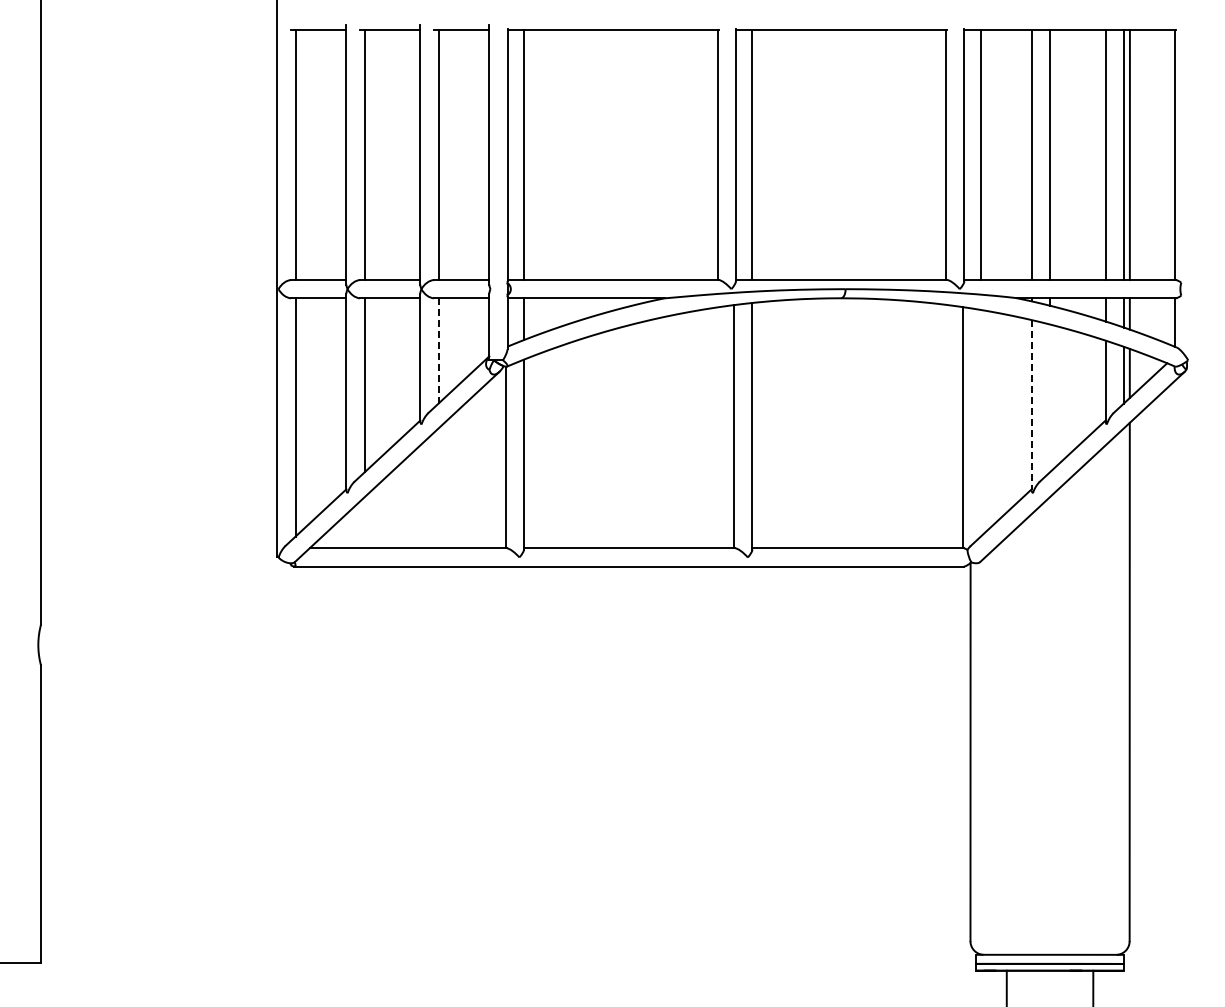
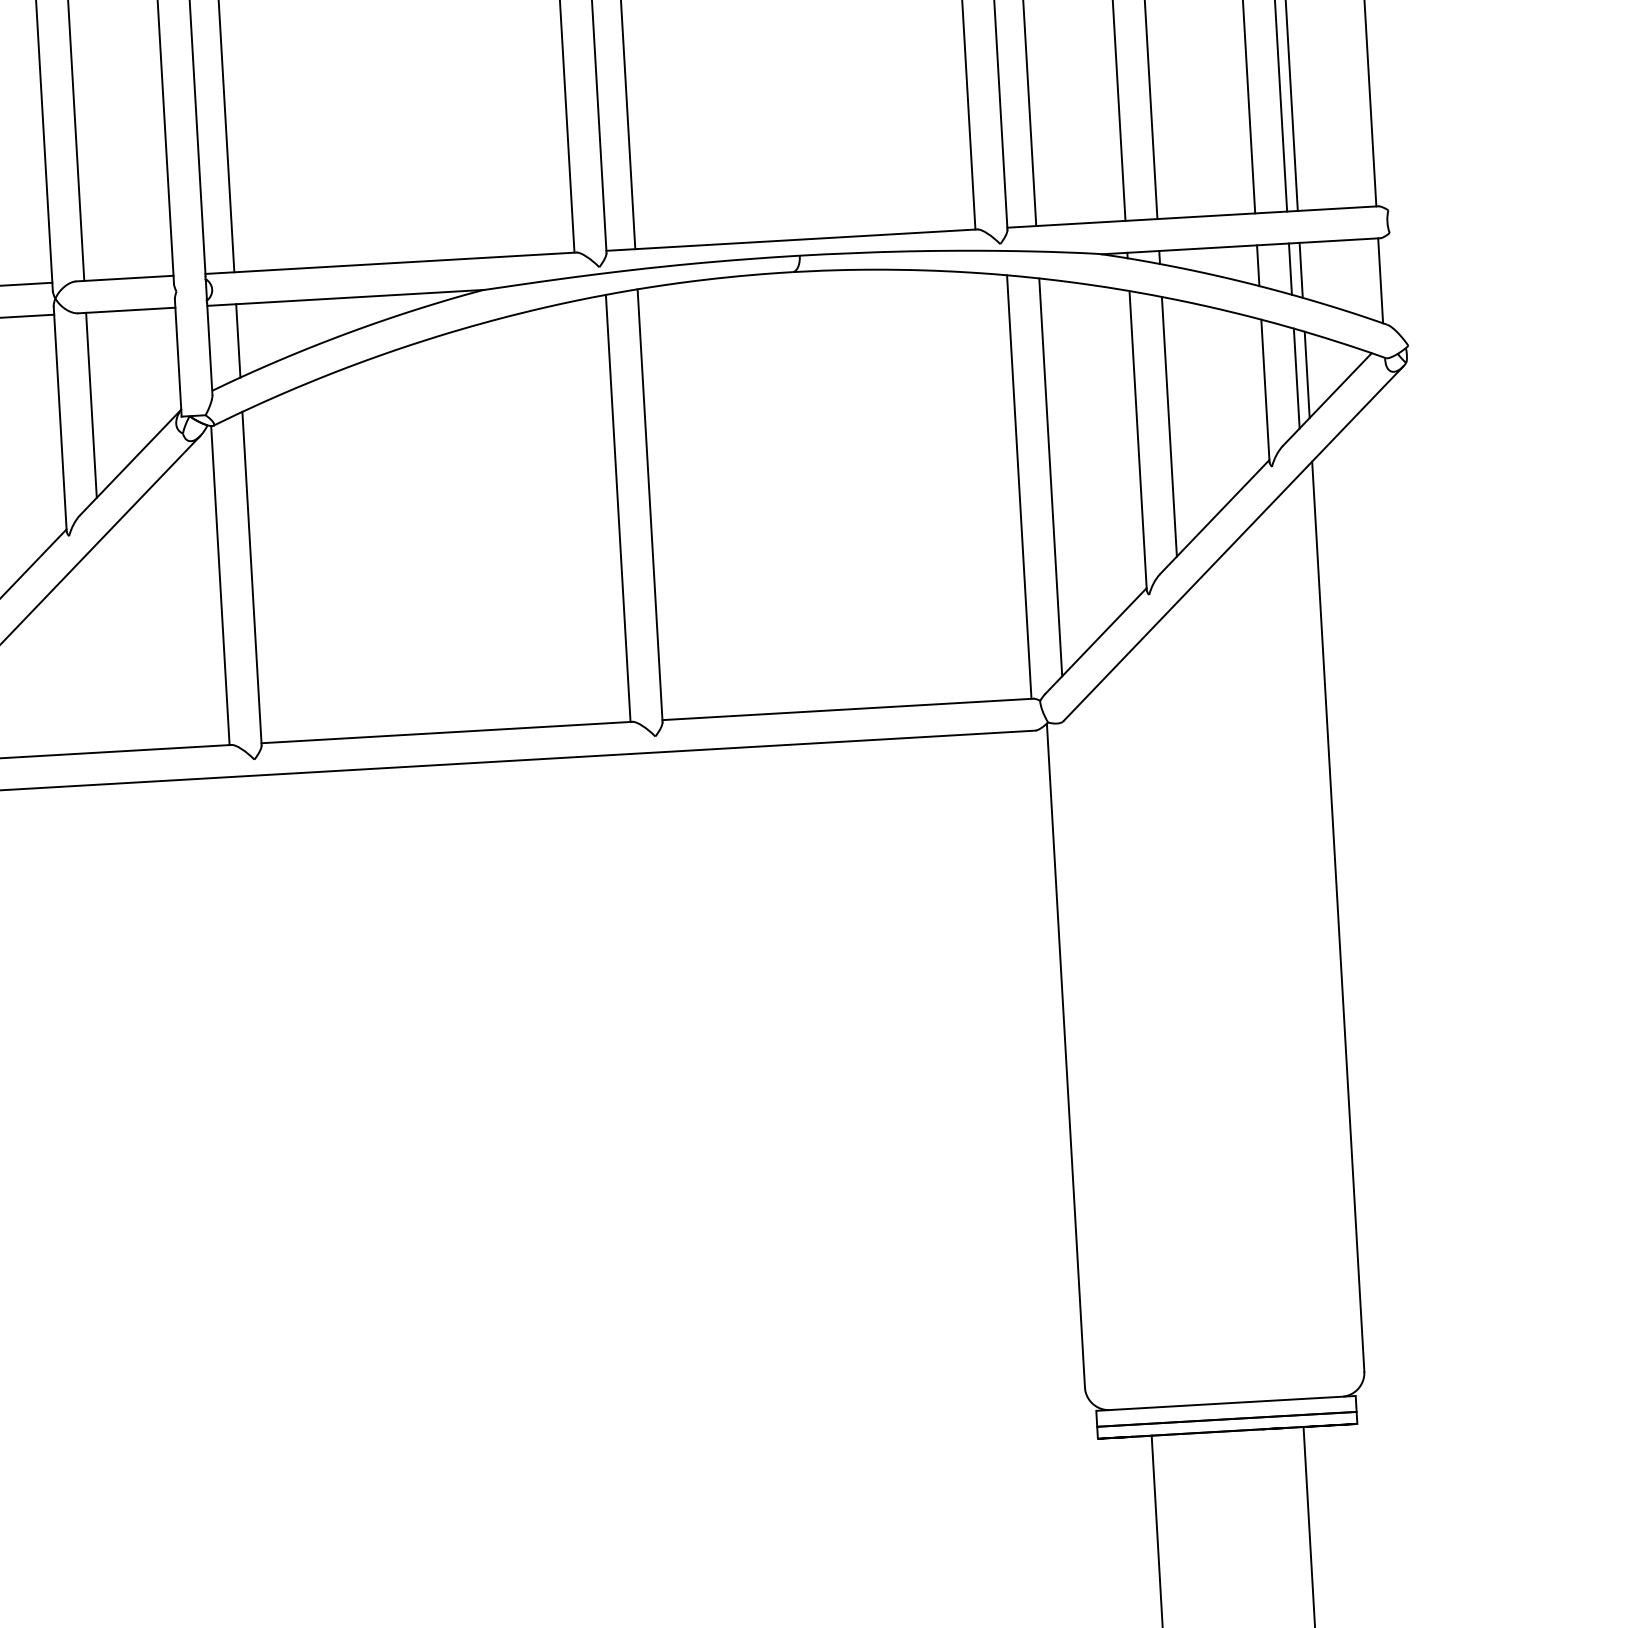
line: (438, 350) -> (91, 404), dashed -> solid
line: (1049, 398) -> (1168, 426), added
line: (1031, 405) -> (1137, 441), dashed -> solid
line: (980, 422) -> (1050, 476), added

